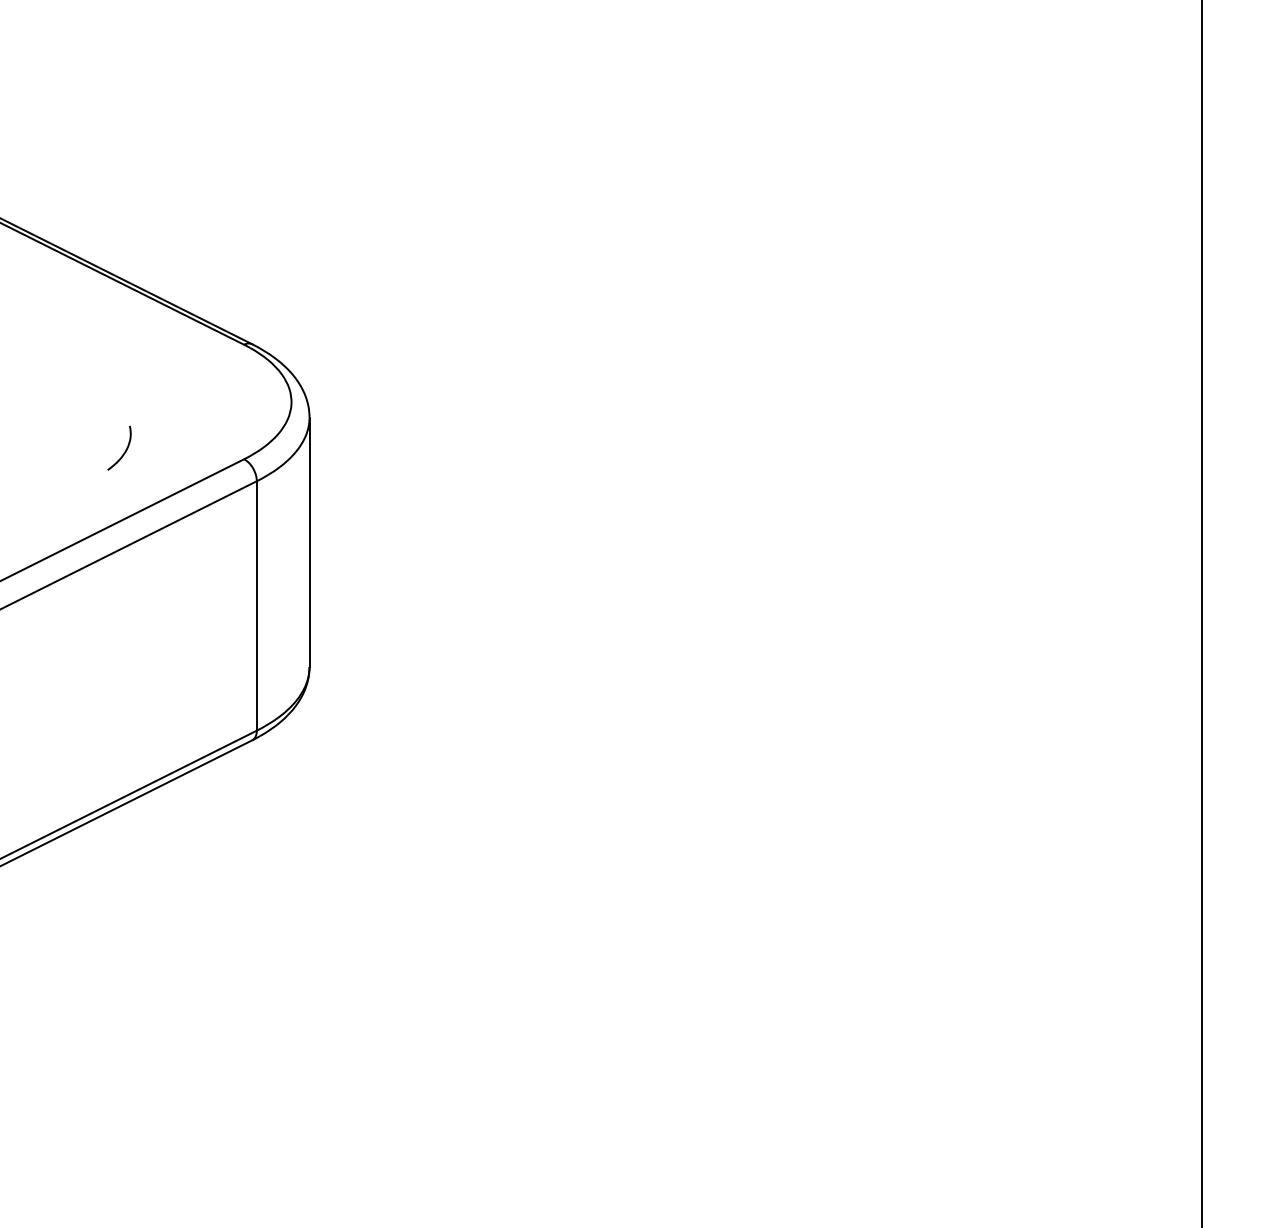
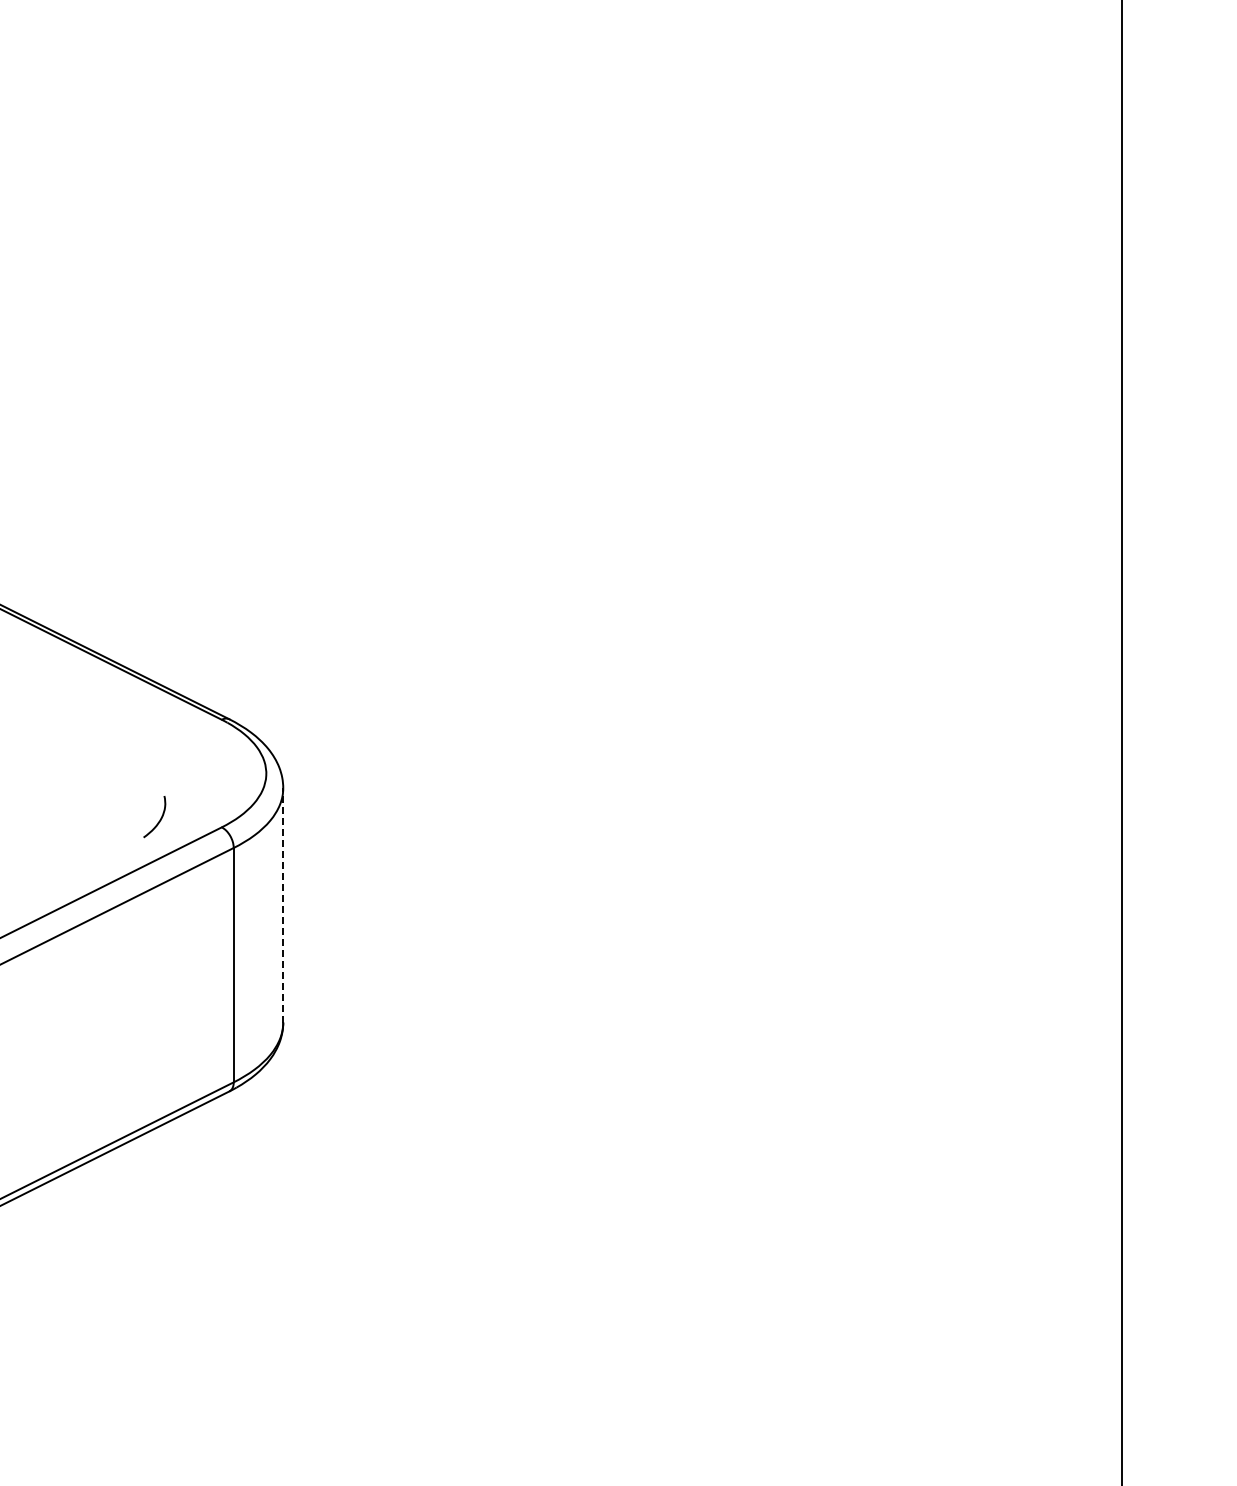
curve: (124, 450) -> (159, 819), moved
line: (309, 541) -> (283, 904), solid -> dashed

